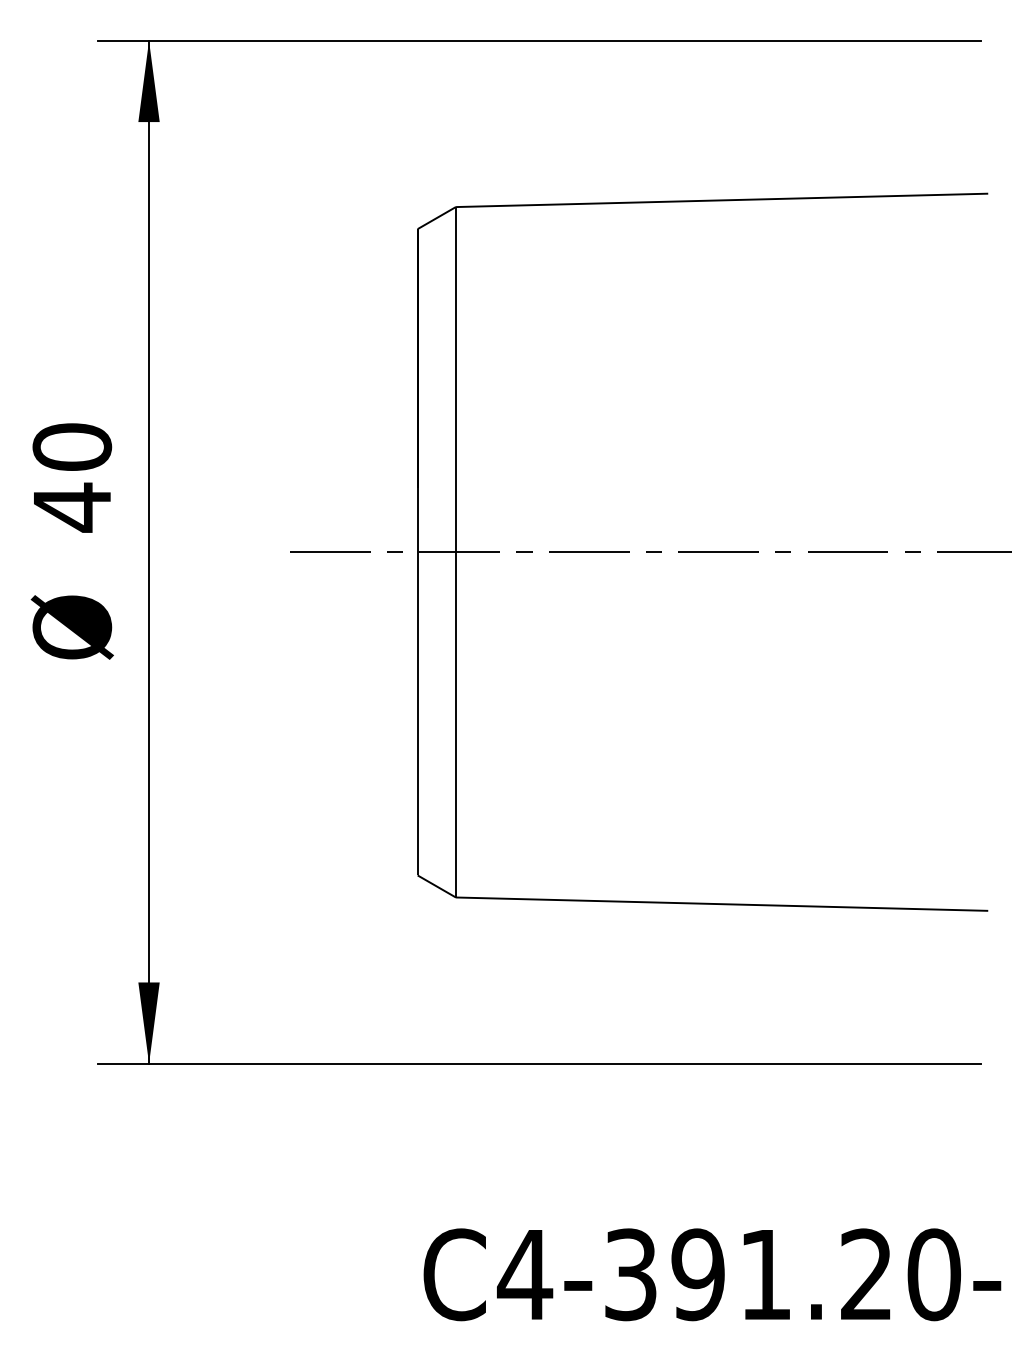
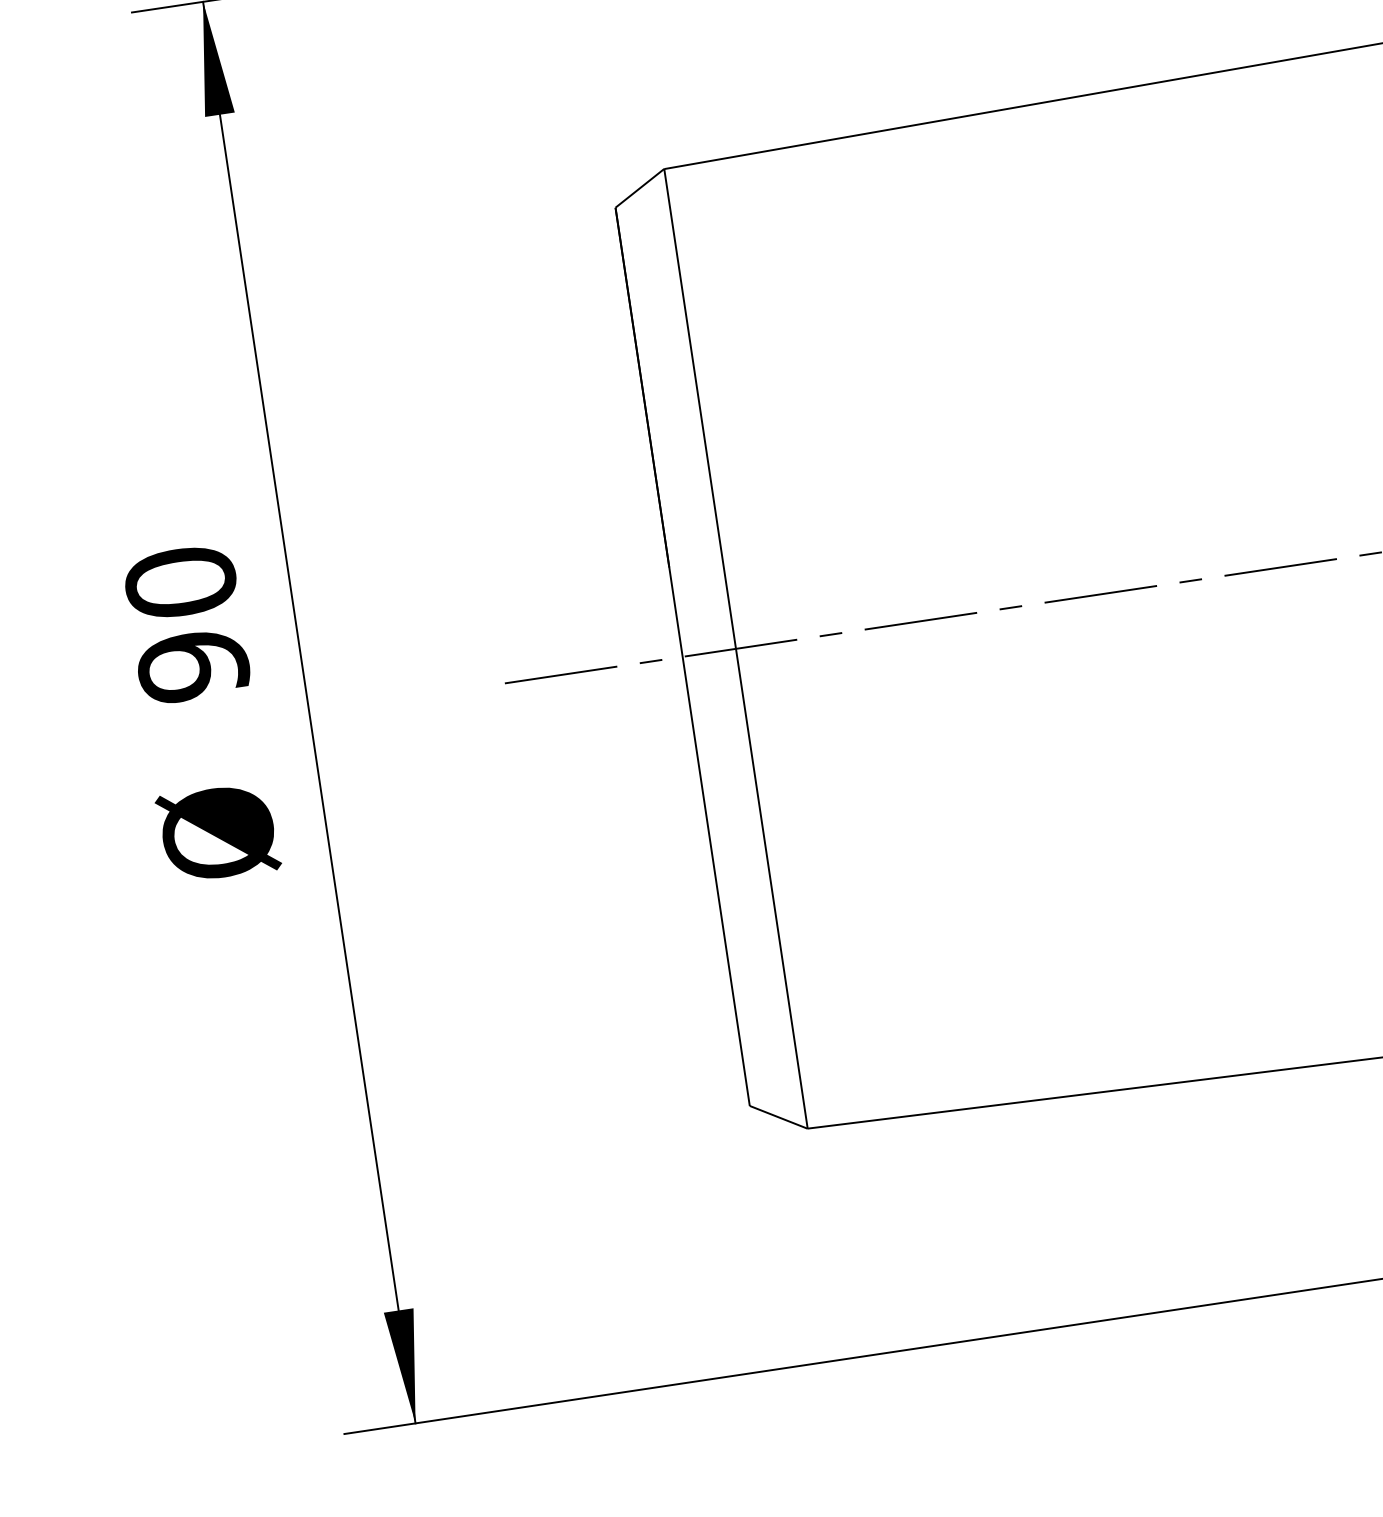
text: (72, 507) -> (193, 666), 40 -> 90

